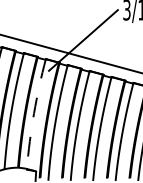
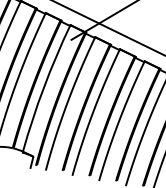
arc: (34, 113) -> (44, 87), dashed -> solid

